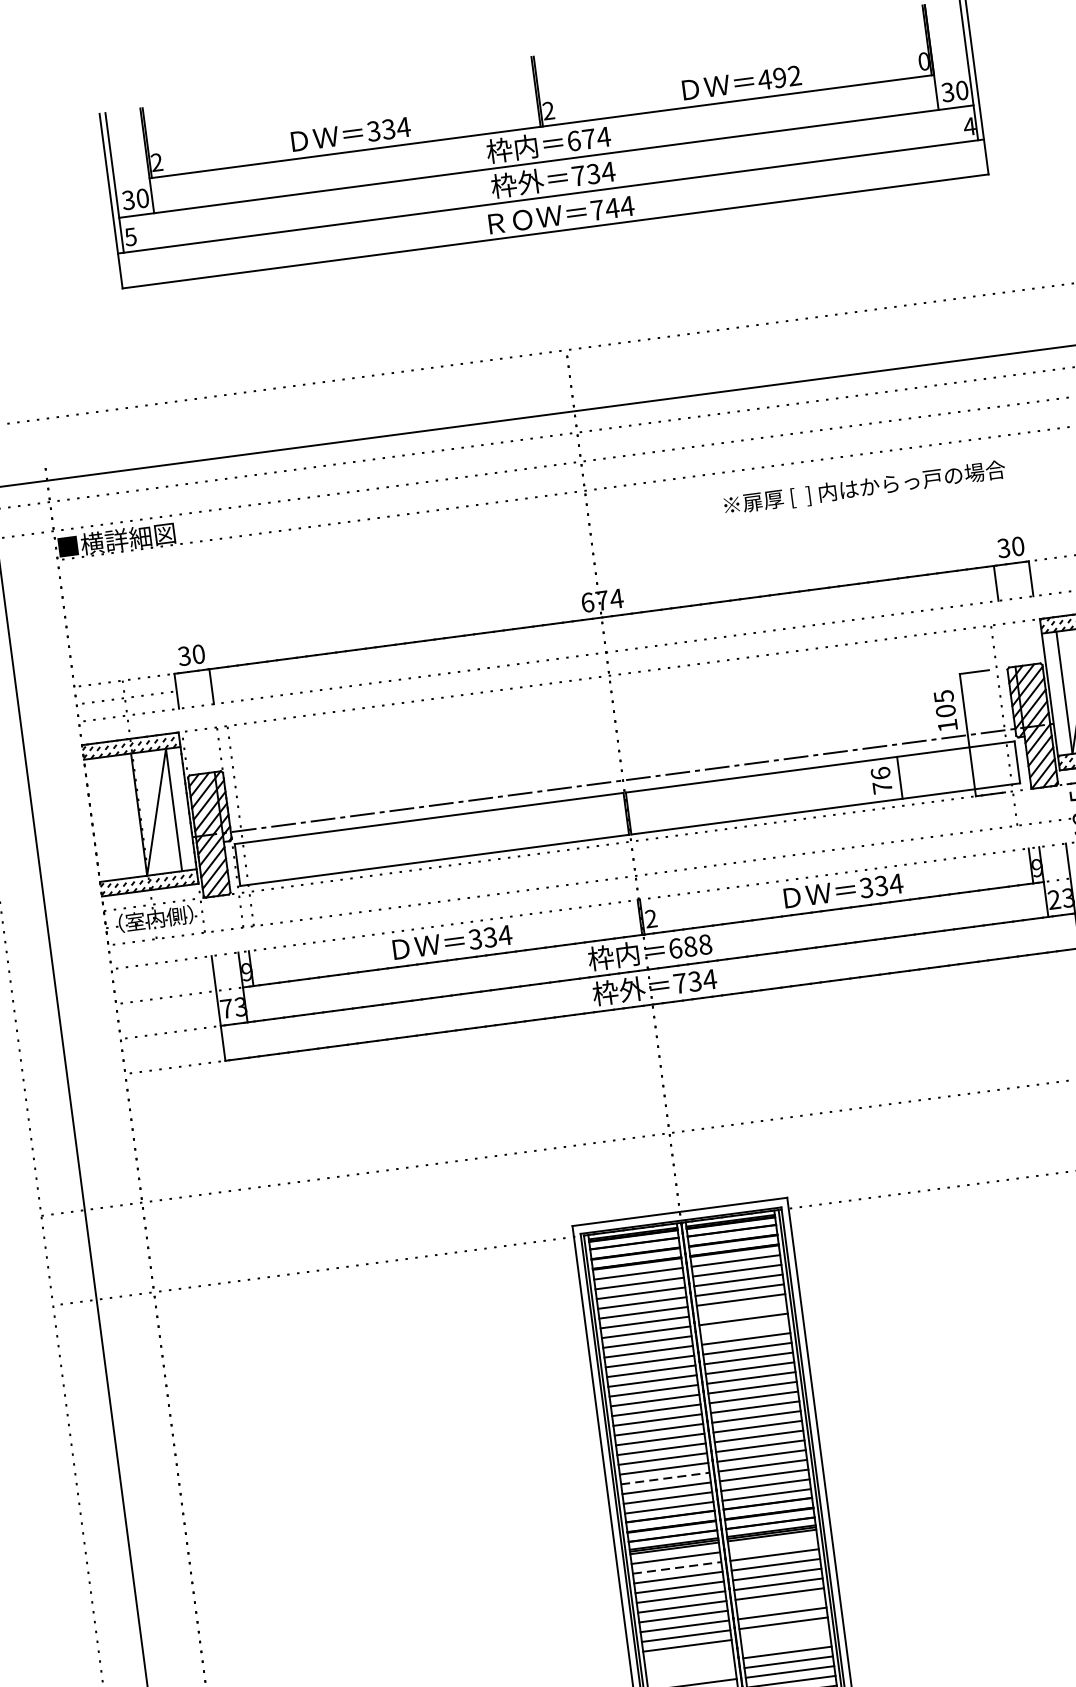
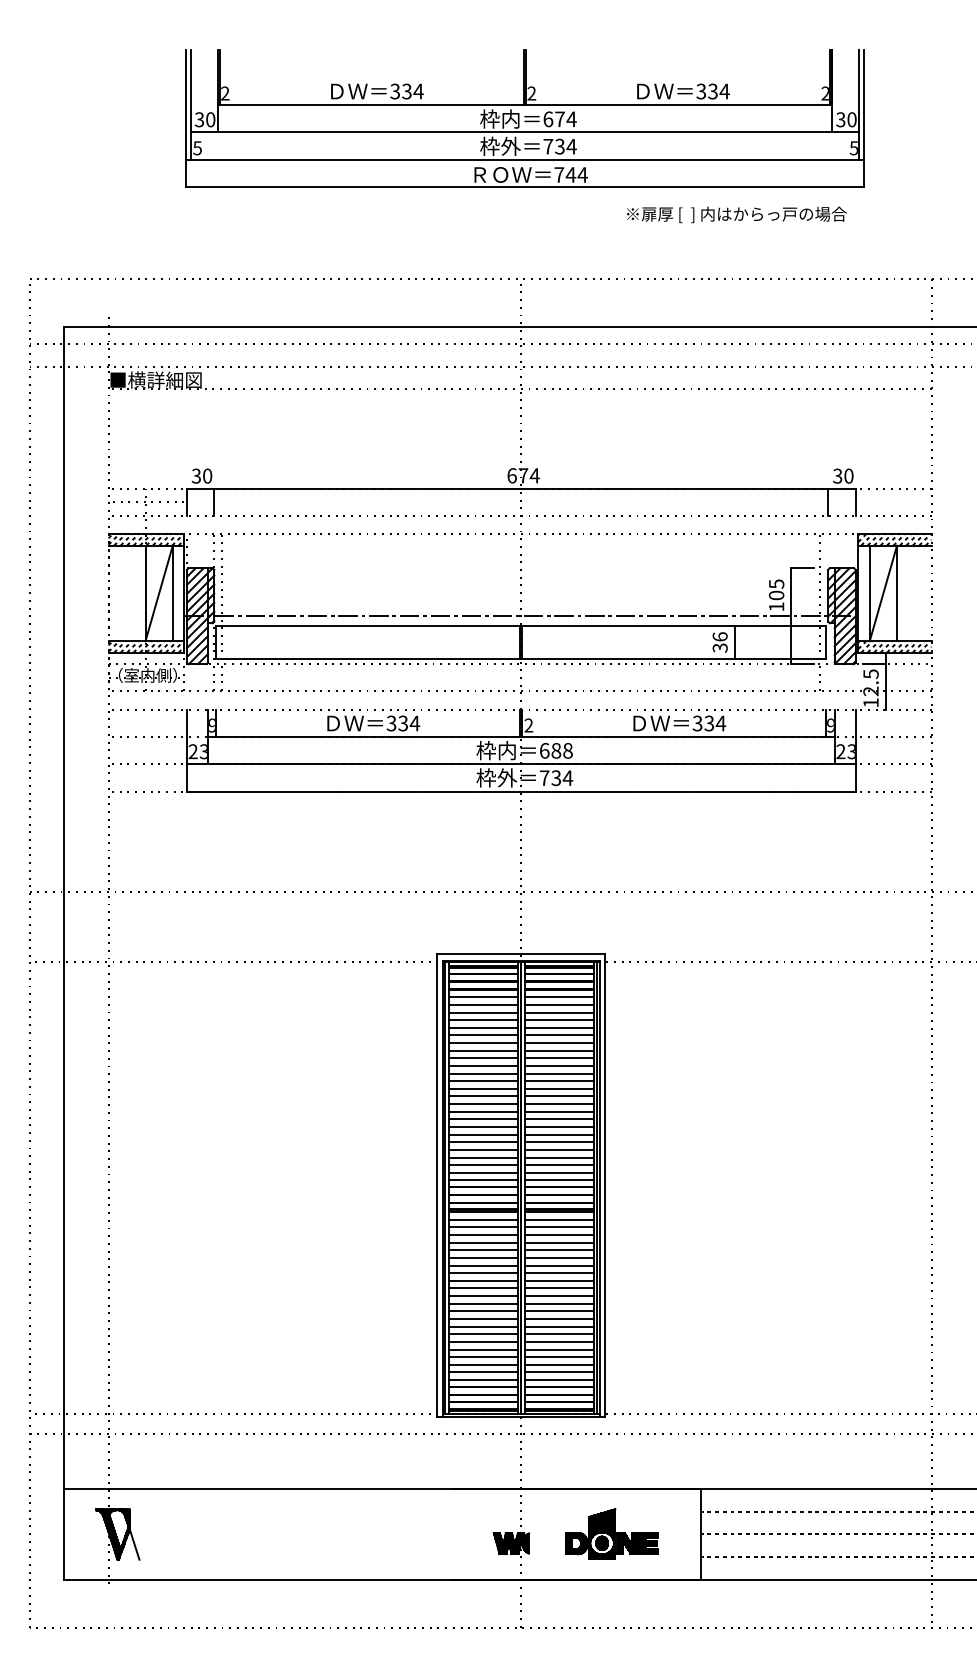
text: (922, 61) -> (824, 93), 0 -> 2
text: (779, 77) -> (712, 91), 492 -> 334
text: (968, 127) -> (853, 148), 4 -> 5
text: (864, 487) -> (736, 214), moved
text: (881, 787) -> (719, 647), 76 -> 36
text: (225, 1008) -> (192, 751), 73 -> 23
line: (742, 1309) -> (559, 1035), added
line: (744, 1328) -> (559, 1050), added
line: (665, 1478) -> (483, 1157), dashed -> solid
line: (773, 1544) -> (559, 1219), added
line: (677, 1567) -> (483, 1227), dashed -> solid
line: (781, 1603) -> (559, 1265), added
line: (784, 1633) -> (559, 1288), added
line: (786, 1643) -> (559, 1296), added
line: (687, 1656) -> (482, 1296), added
line: (689, 1665) -> (482, 1303), added
line: (690, 1675) -> (482, 1311), added

